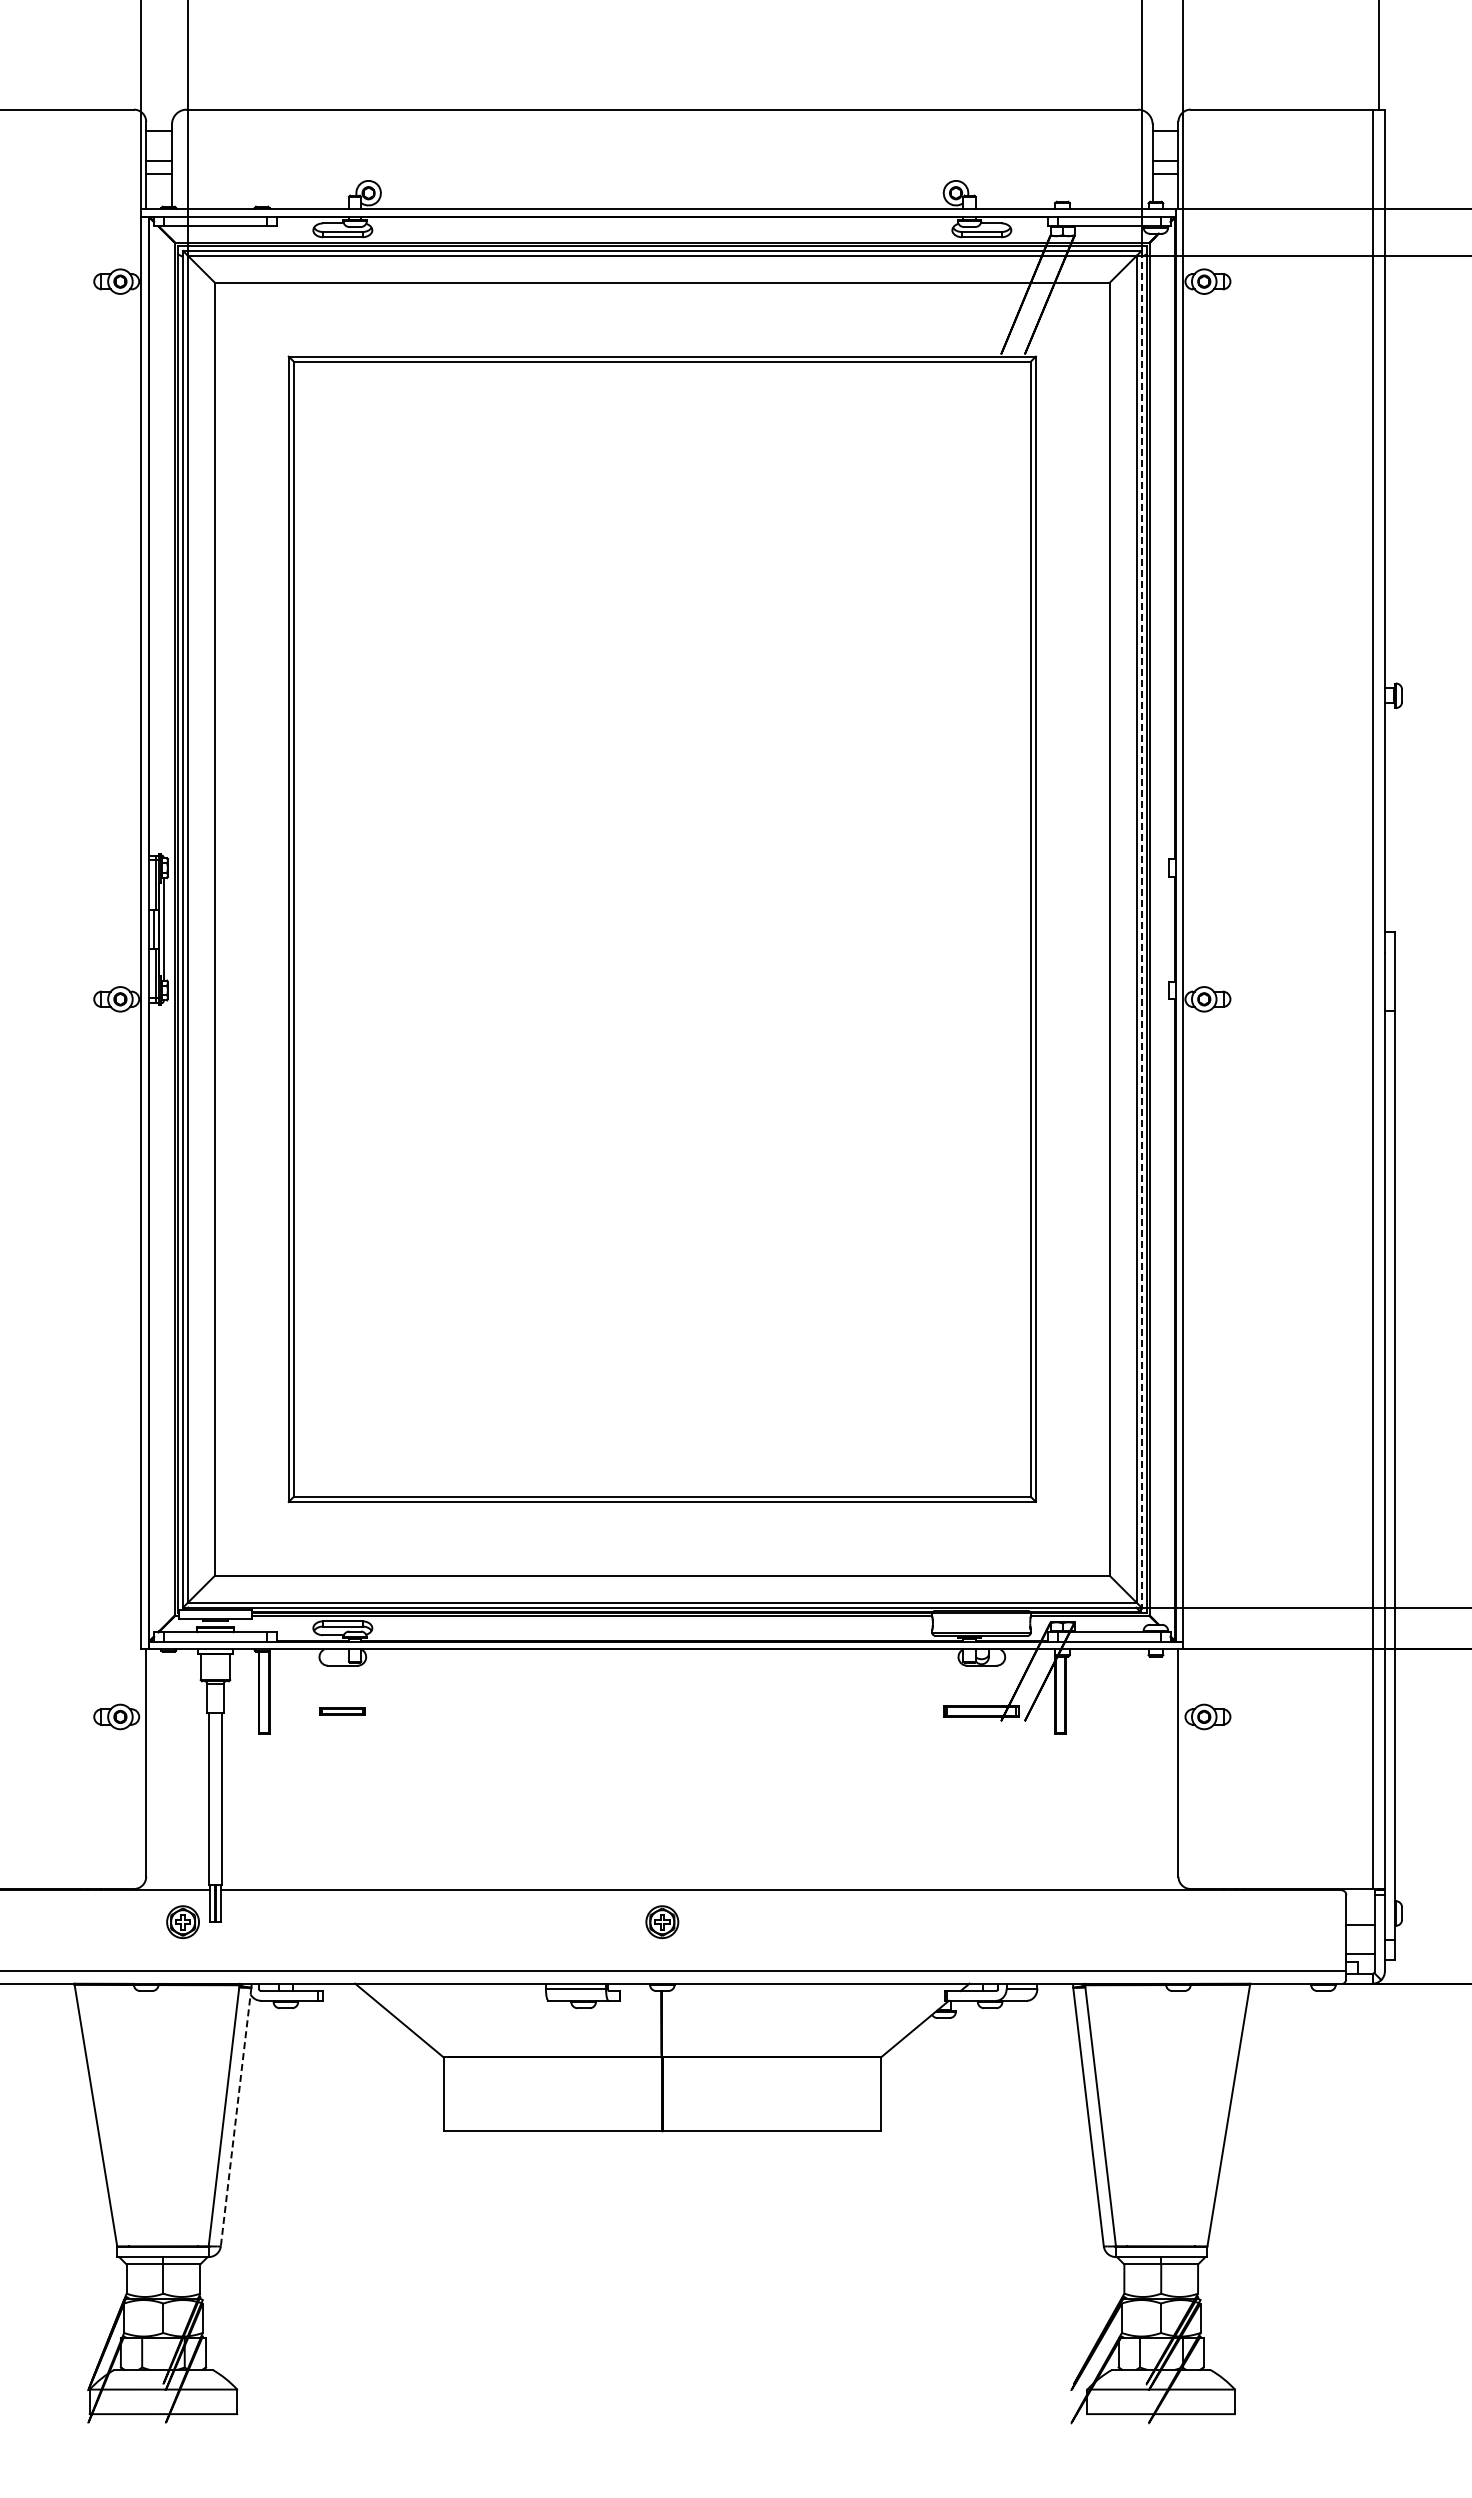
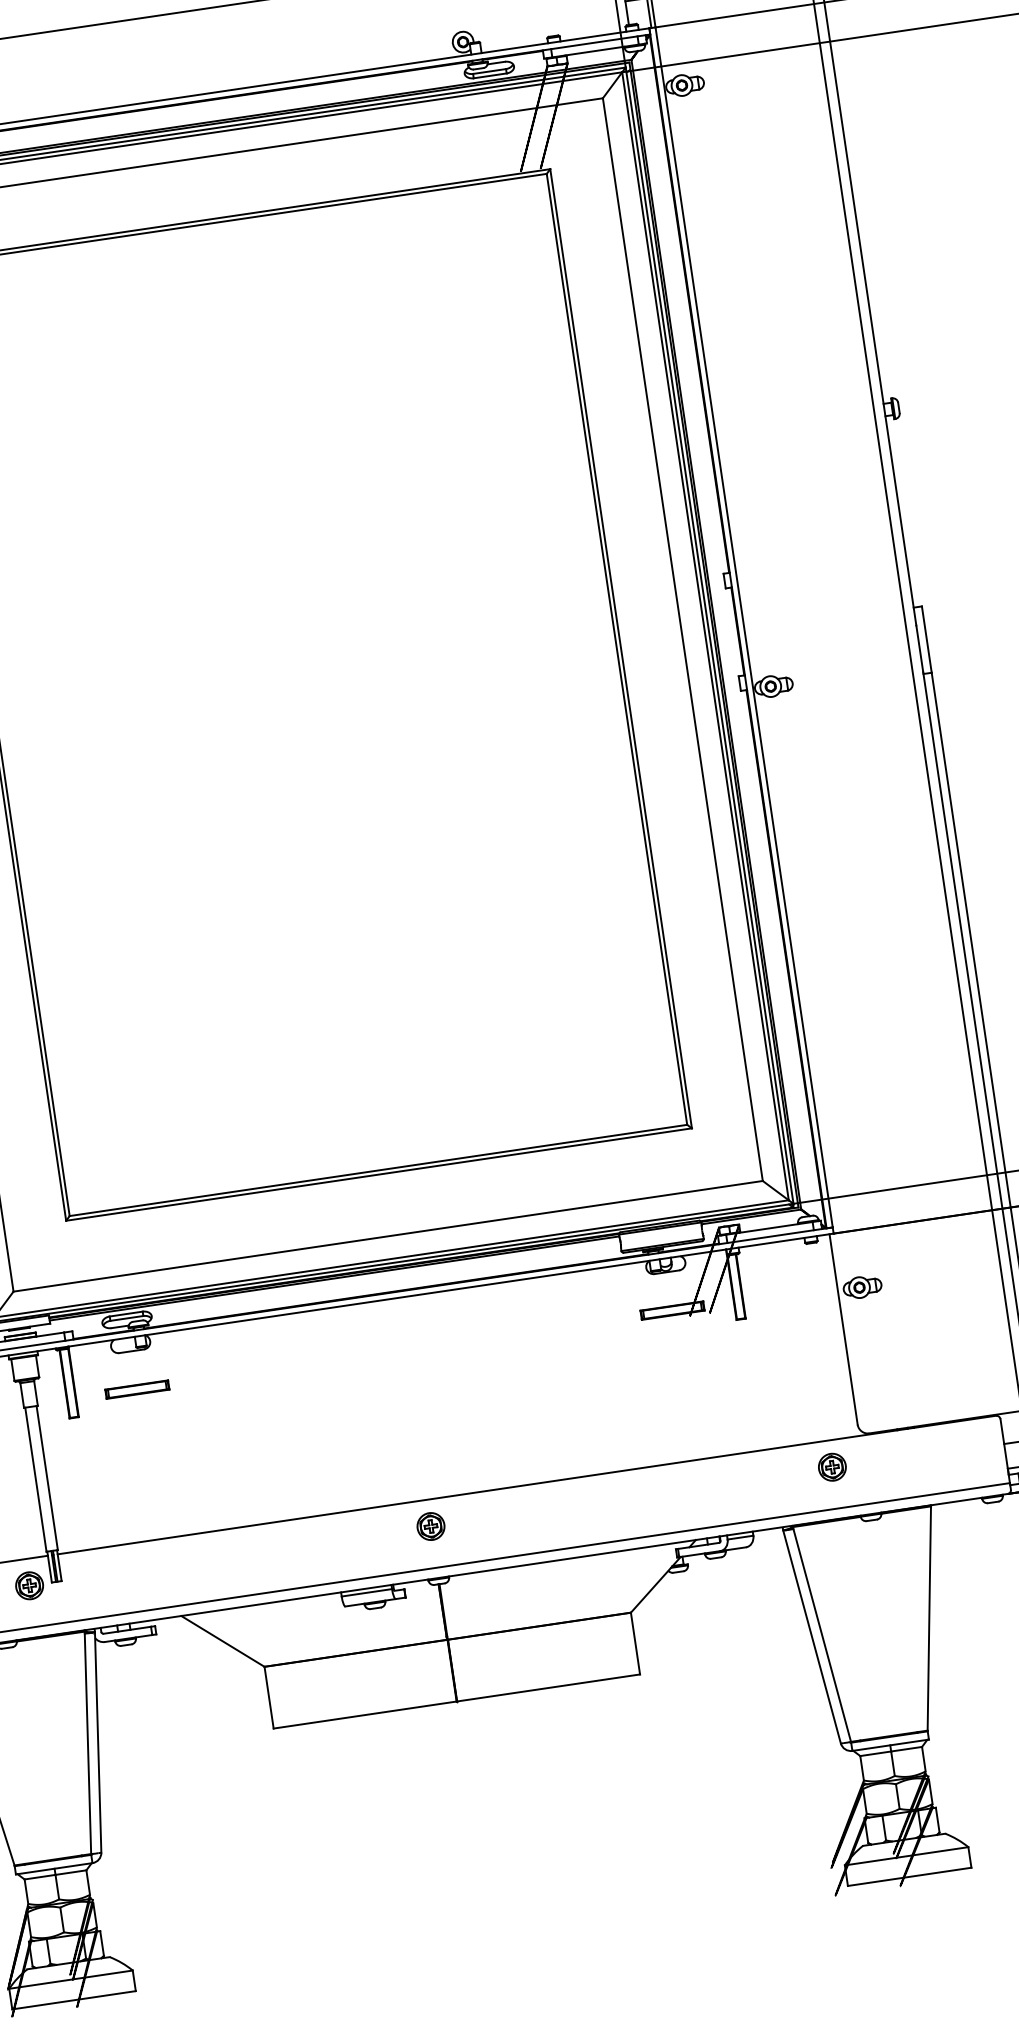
line: (1141, 929) -> (709, 635), dashed -> solid
part: (342, 1711) -> (137, 1389), size x1.67
part: (1141, 1922) -> (832, 1467), added
line: (236, 2117) -> (98, 1742), dashed -> solid

